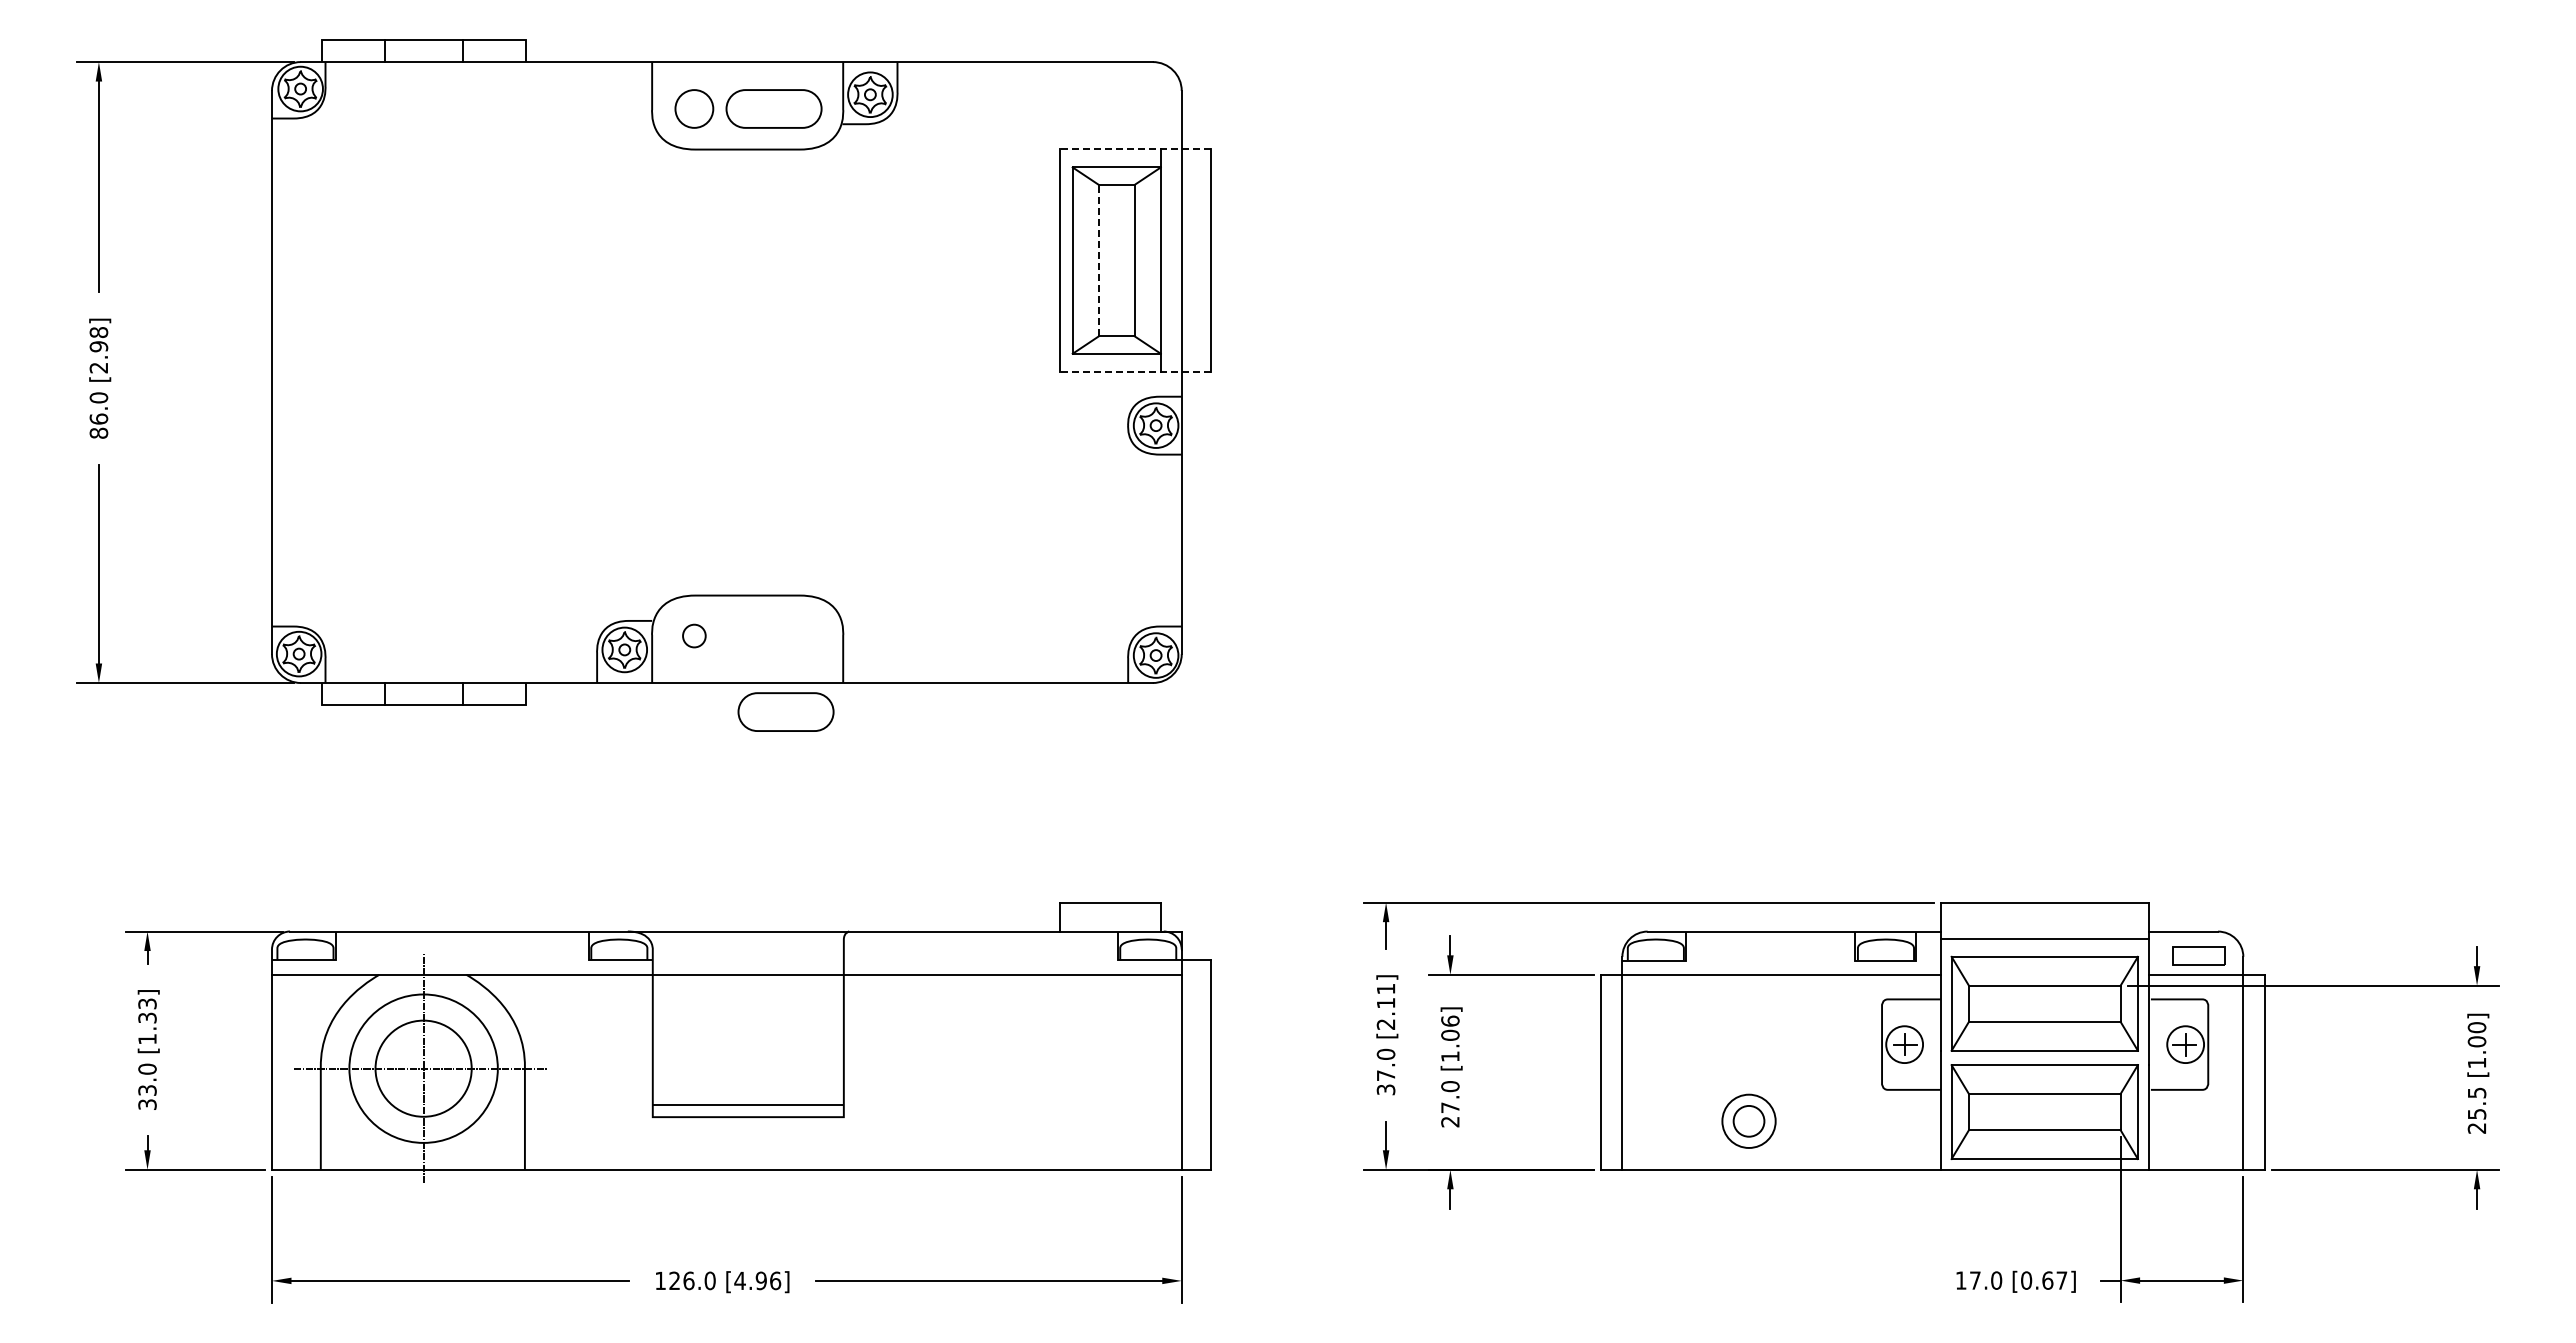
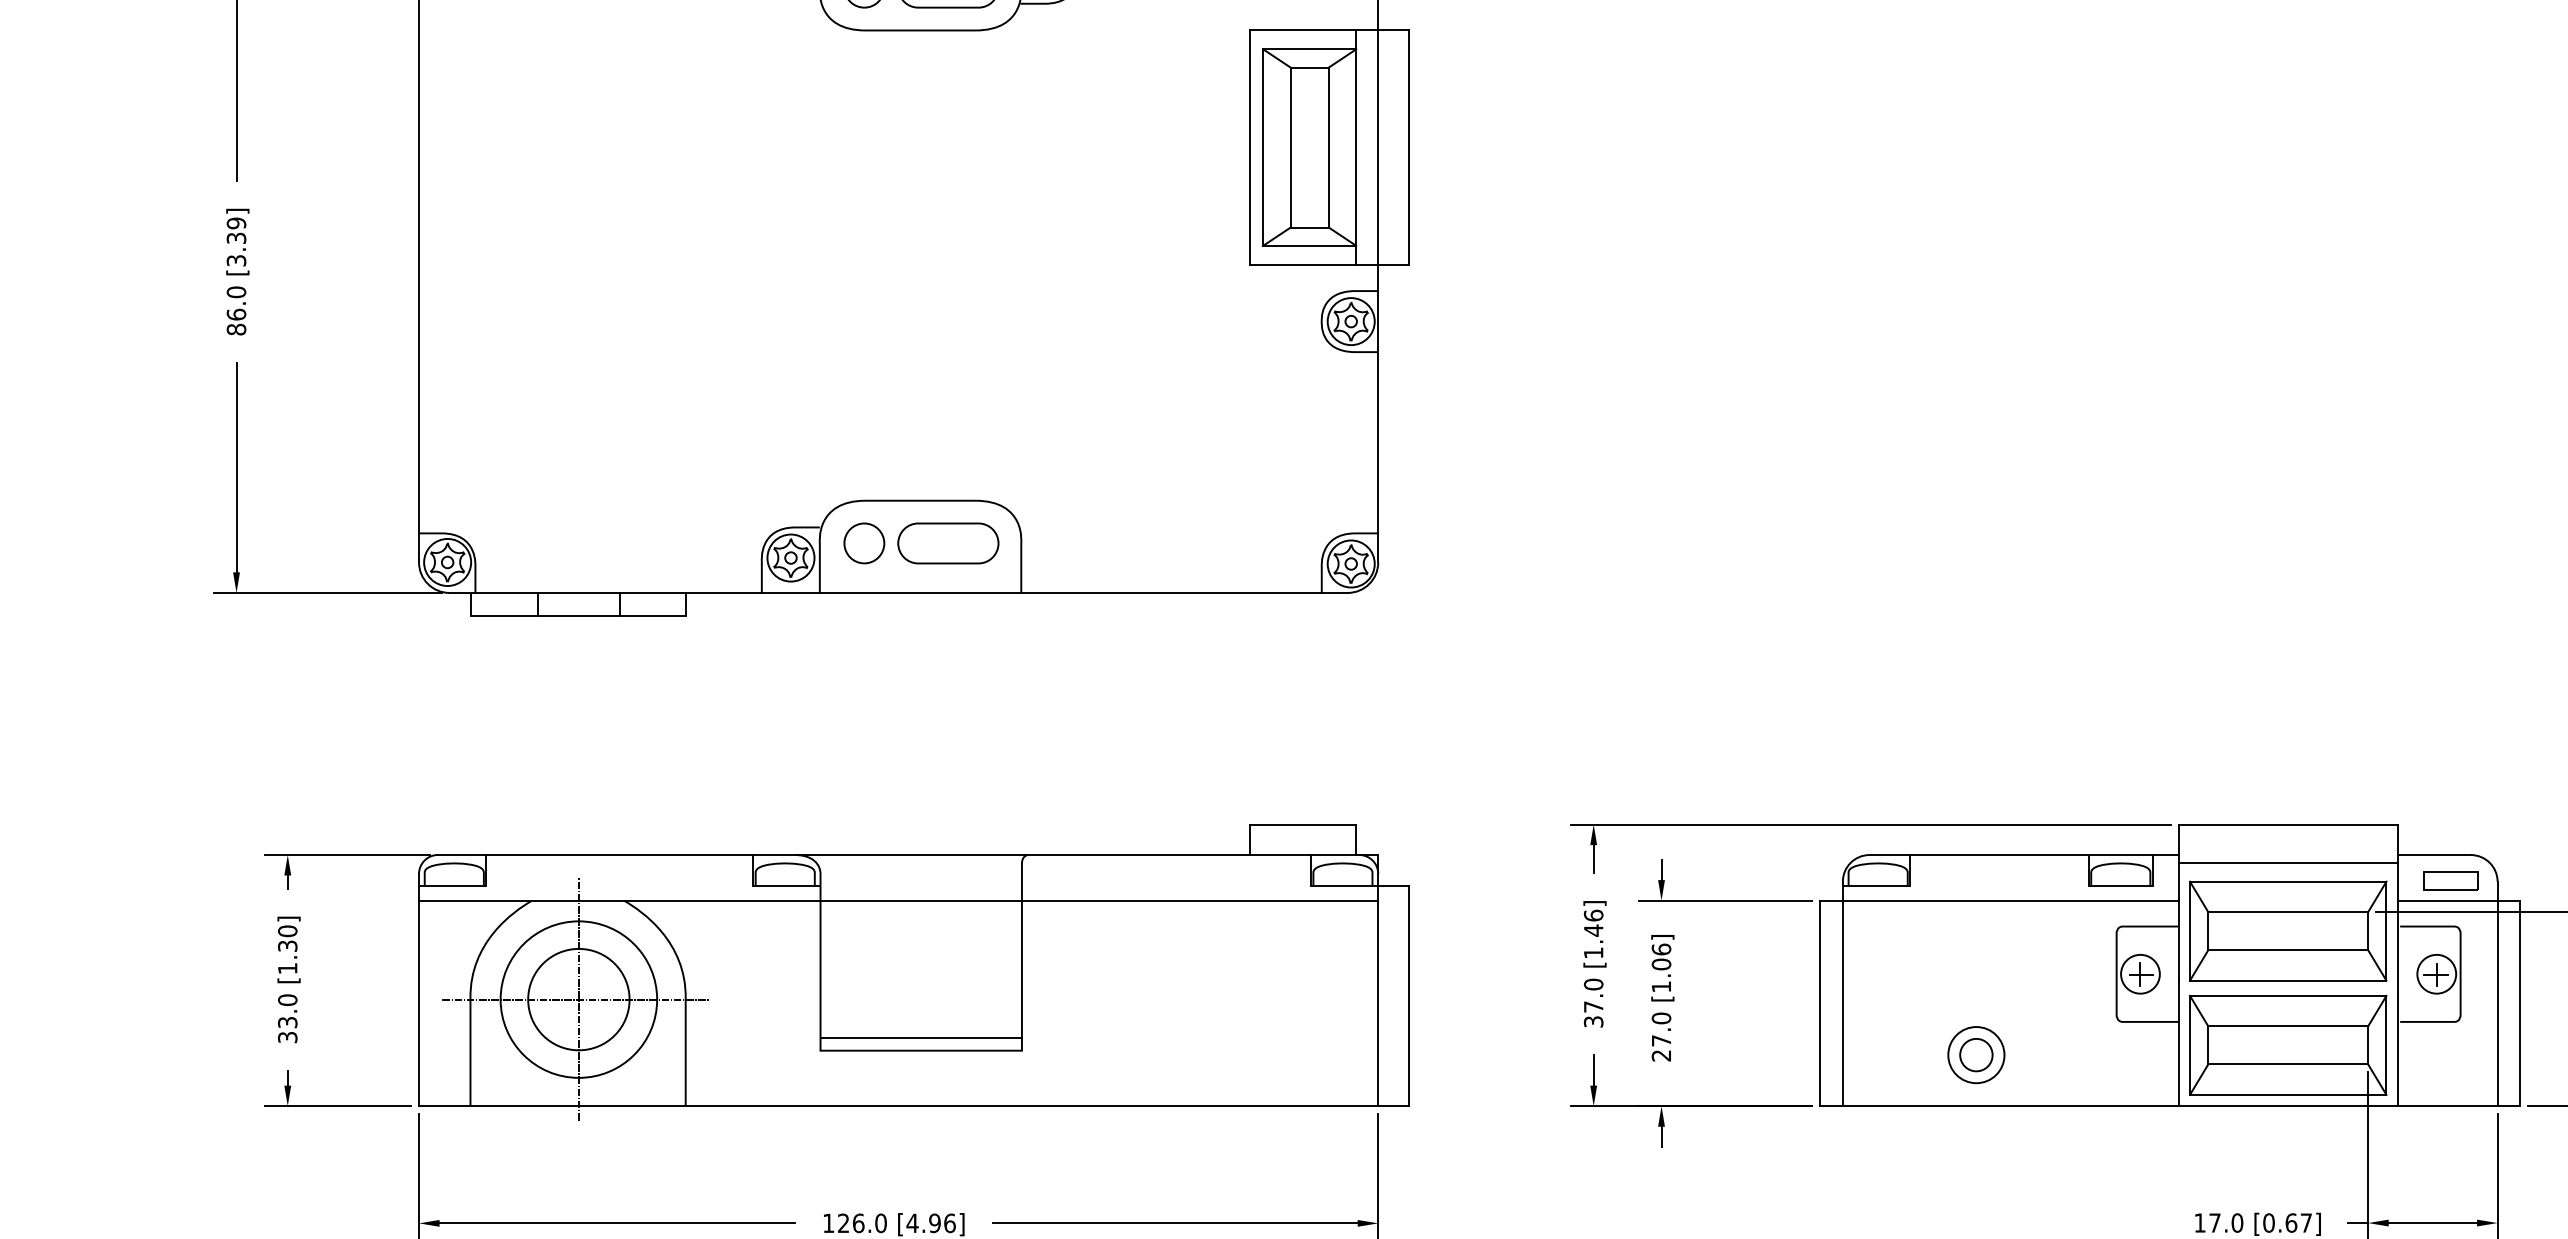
line: (1135, 149) -> (1329, 30), dashed -> solid
line: (1098, 260) -> (1290, 147), dashed -> solid
text: (98, 350) -> (236, 242), [2.98] -> [3.39]
line: (1135, 372) -> (1329, 265), dashed -> solid
circle: (694, 635) -> (864, 542), size x1.67
part: (785, 711) -> (947, 542), moved
text: (147, 1003) -> (287, 930), [1.33] -> [1.30]
text: (1385, 1006) -> (1593, 934), [2.11] -> [1.46]

